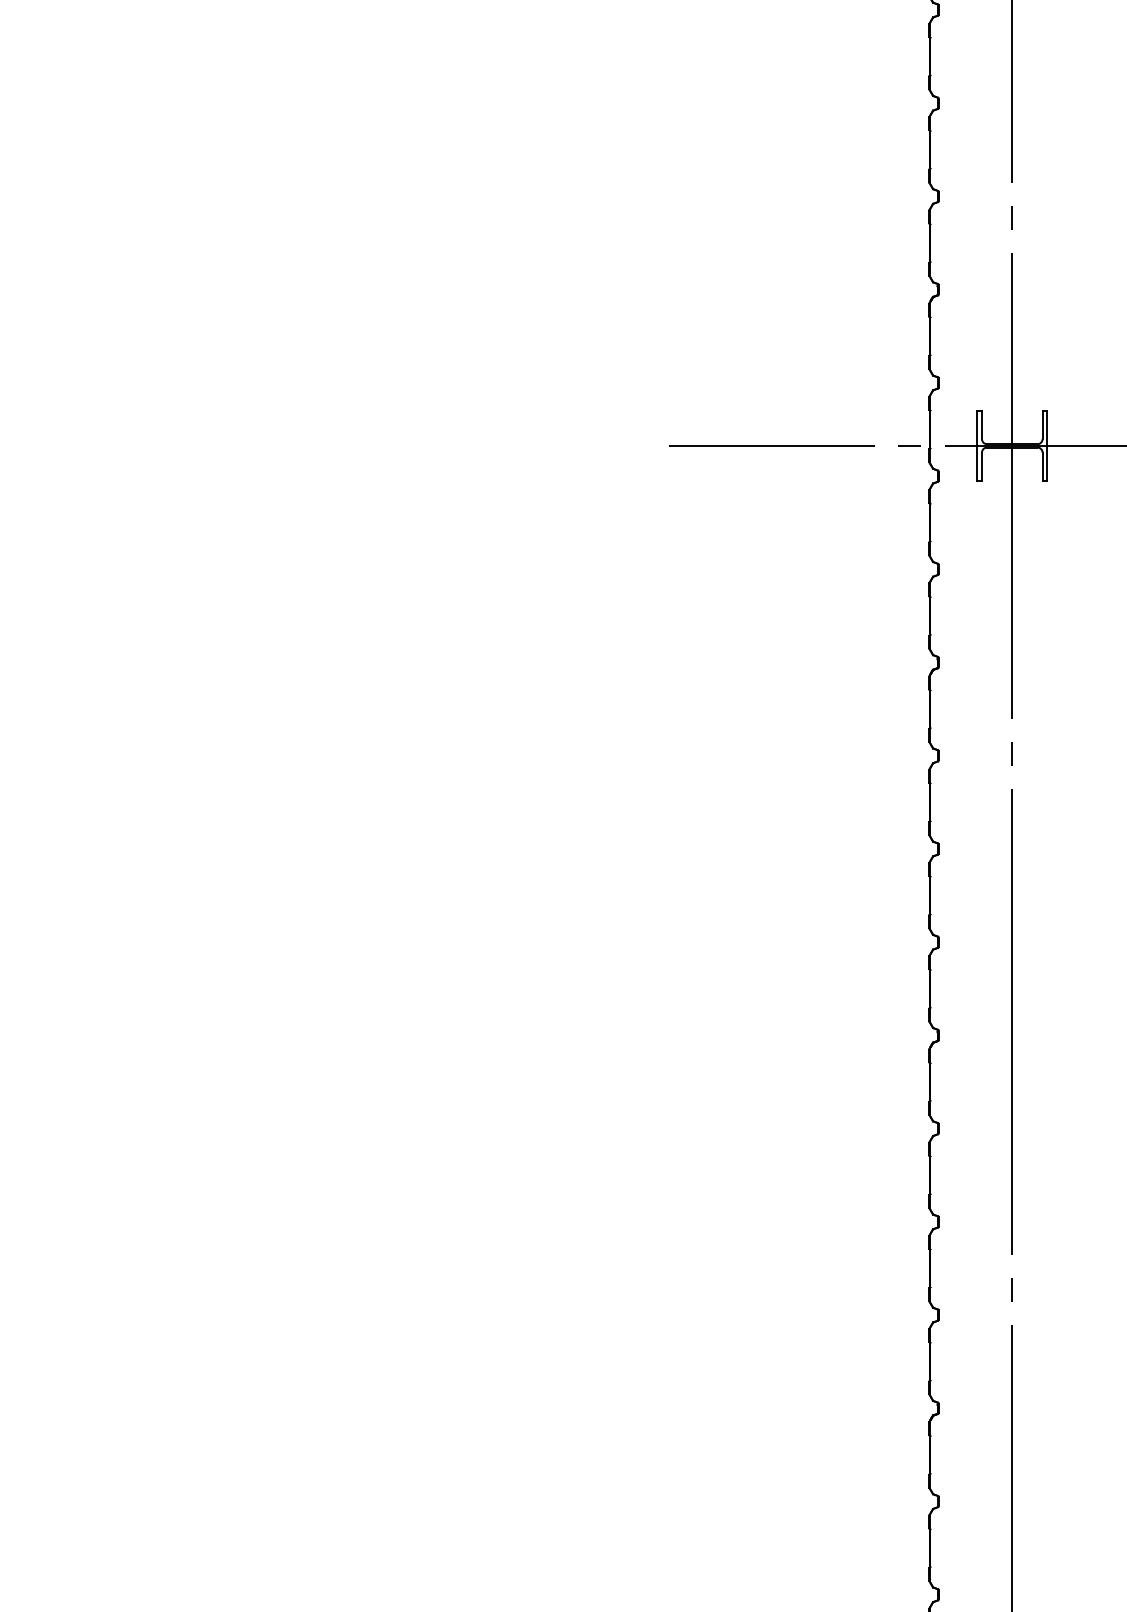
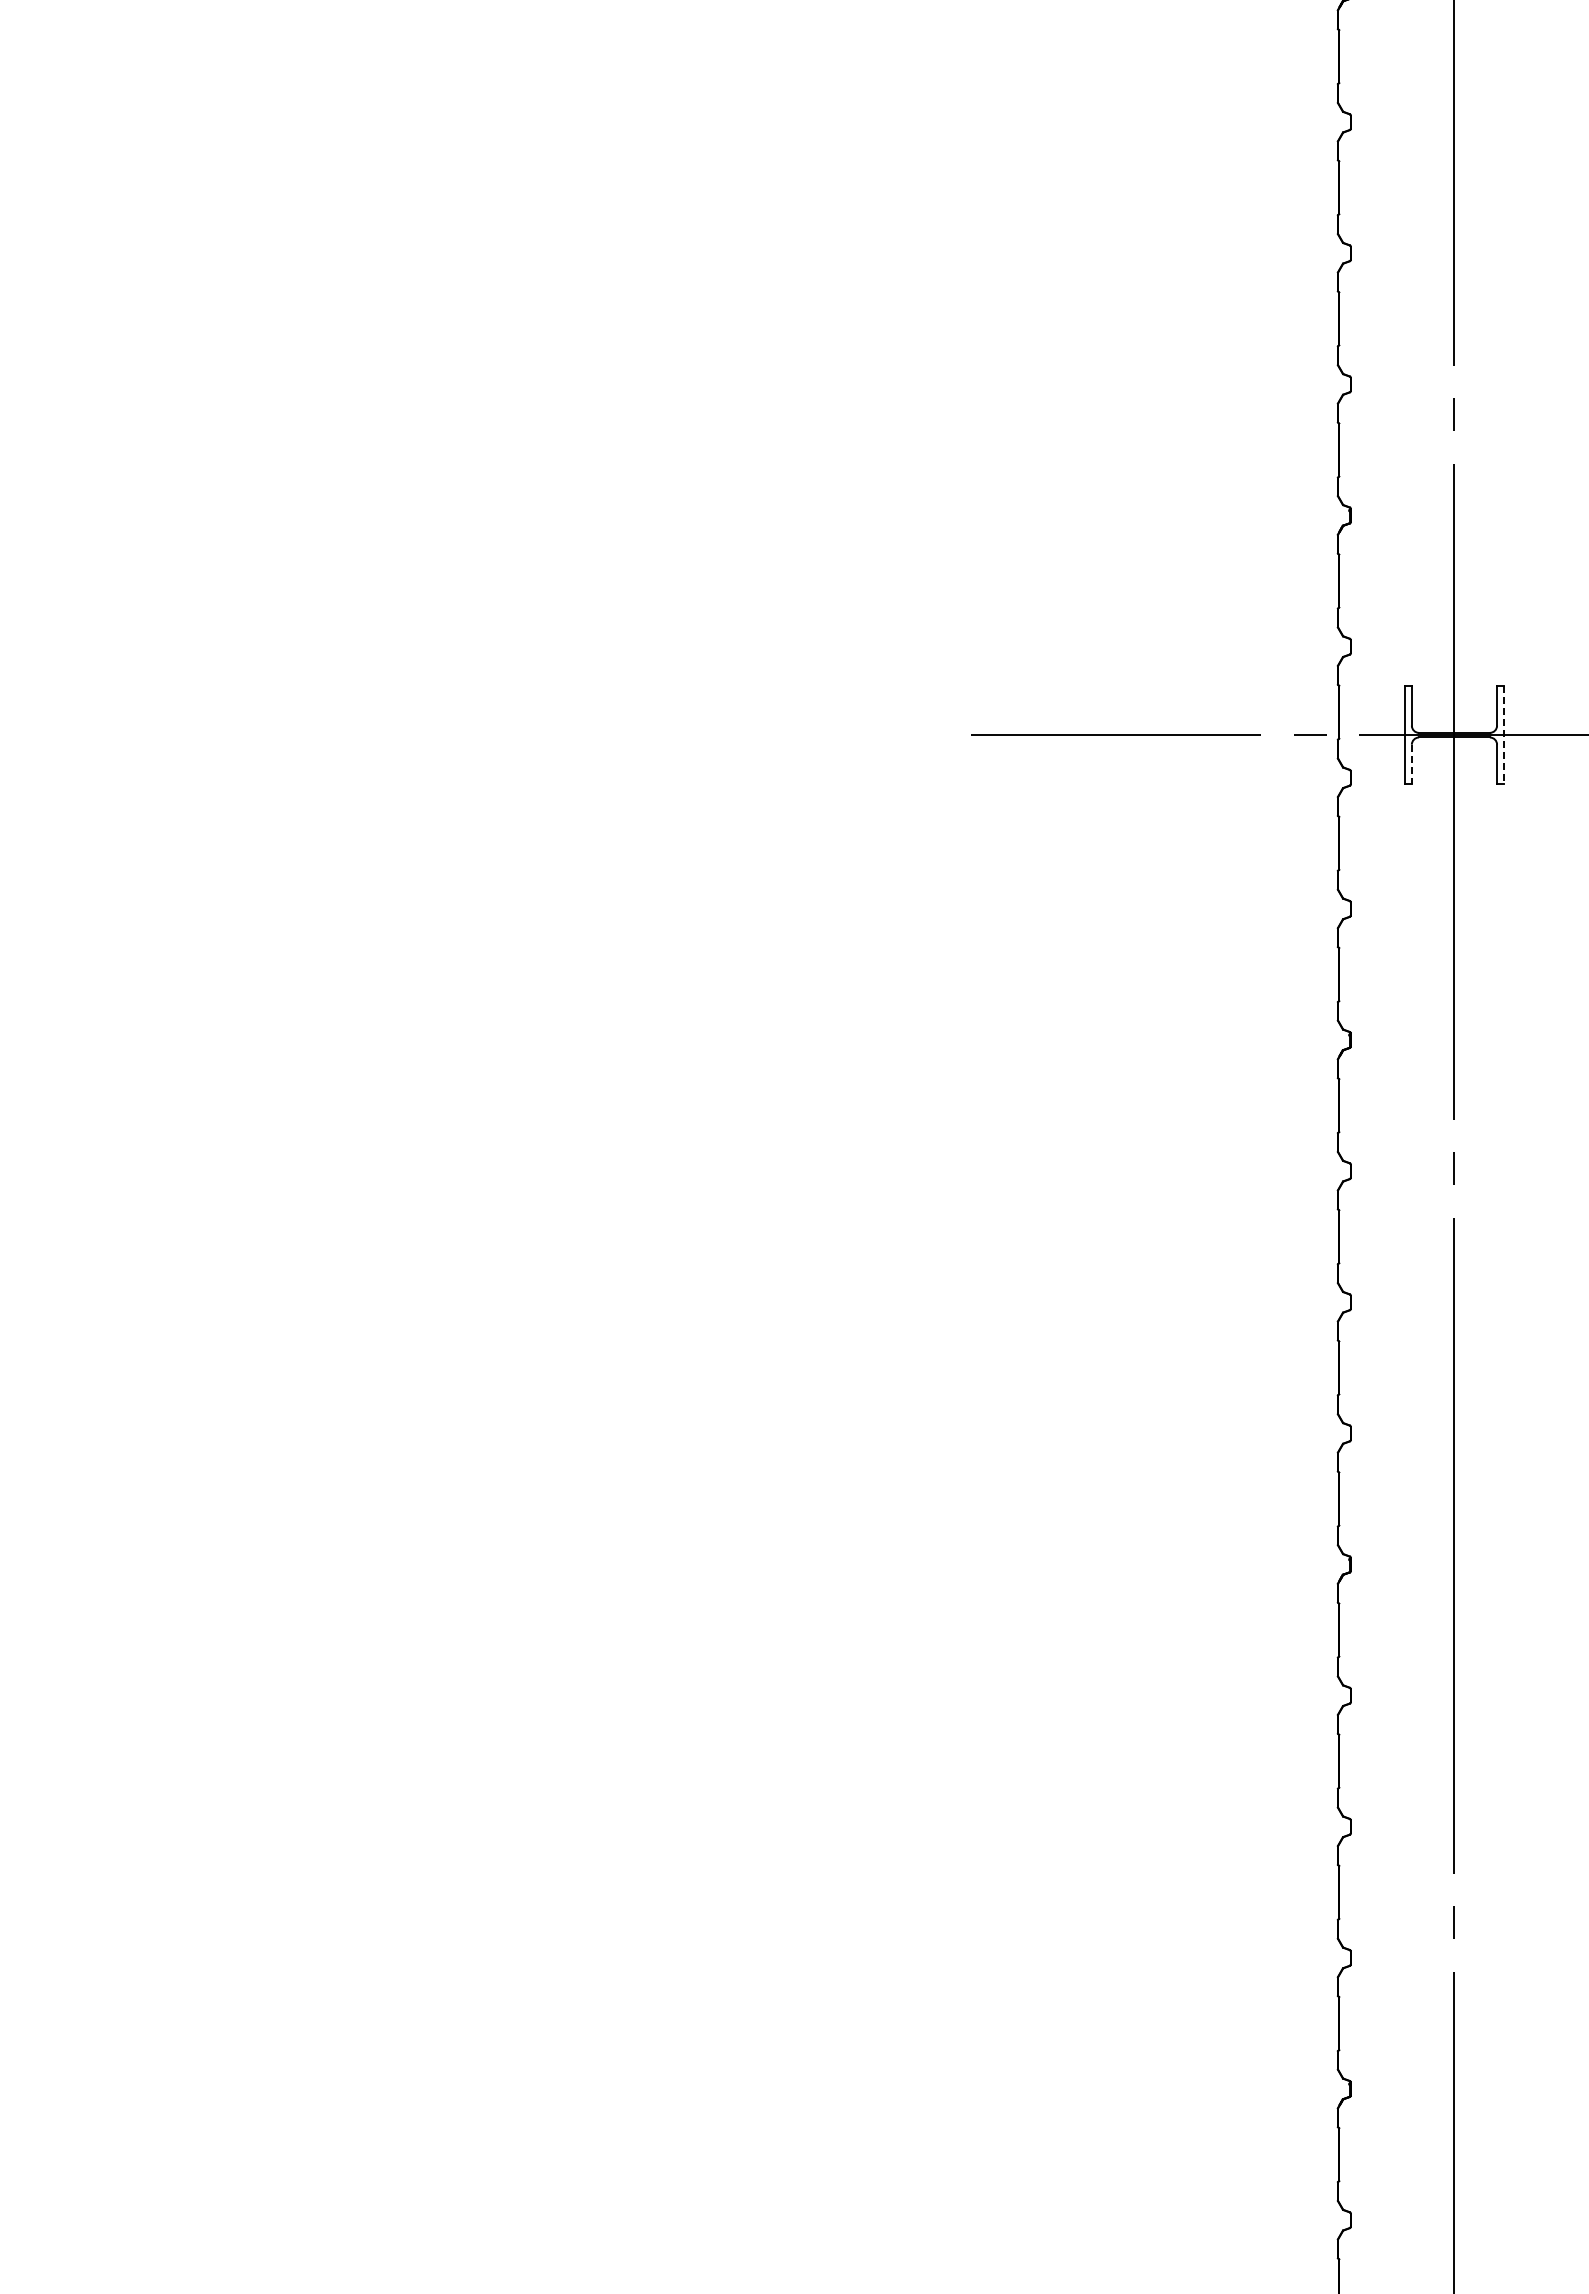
line: (1047, 446) -> (1503, 735), solid -> dashed
line: (981, 466) -> (1411, 764), solid -> dashed

